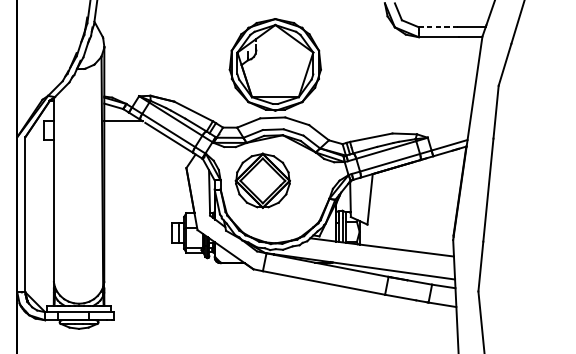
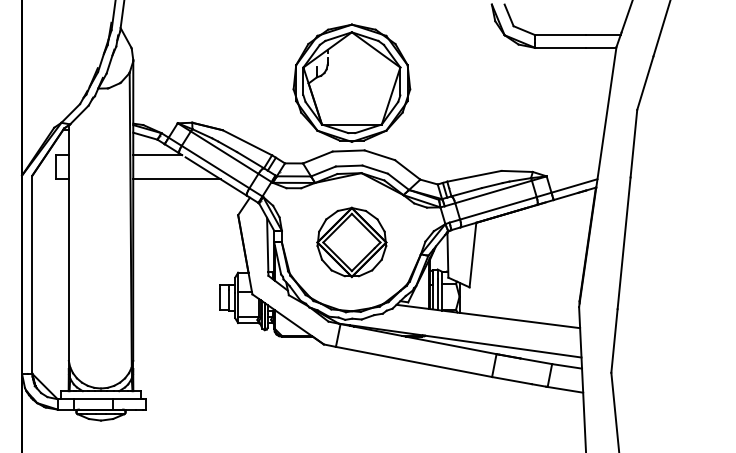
line: (437, 27) -> (559, 35), dashed -> solid
line: (138, 140) -> (176, 179), added
part: (262, 180) -> (351, 242), moved

